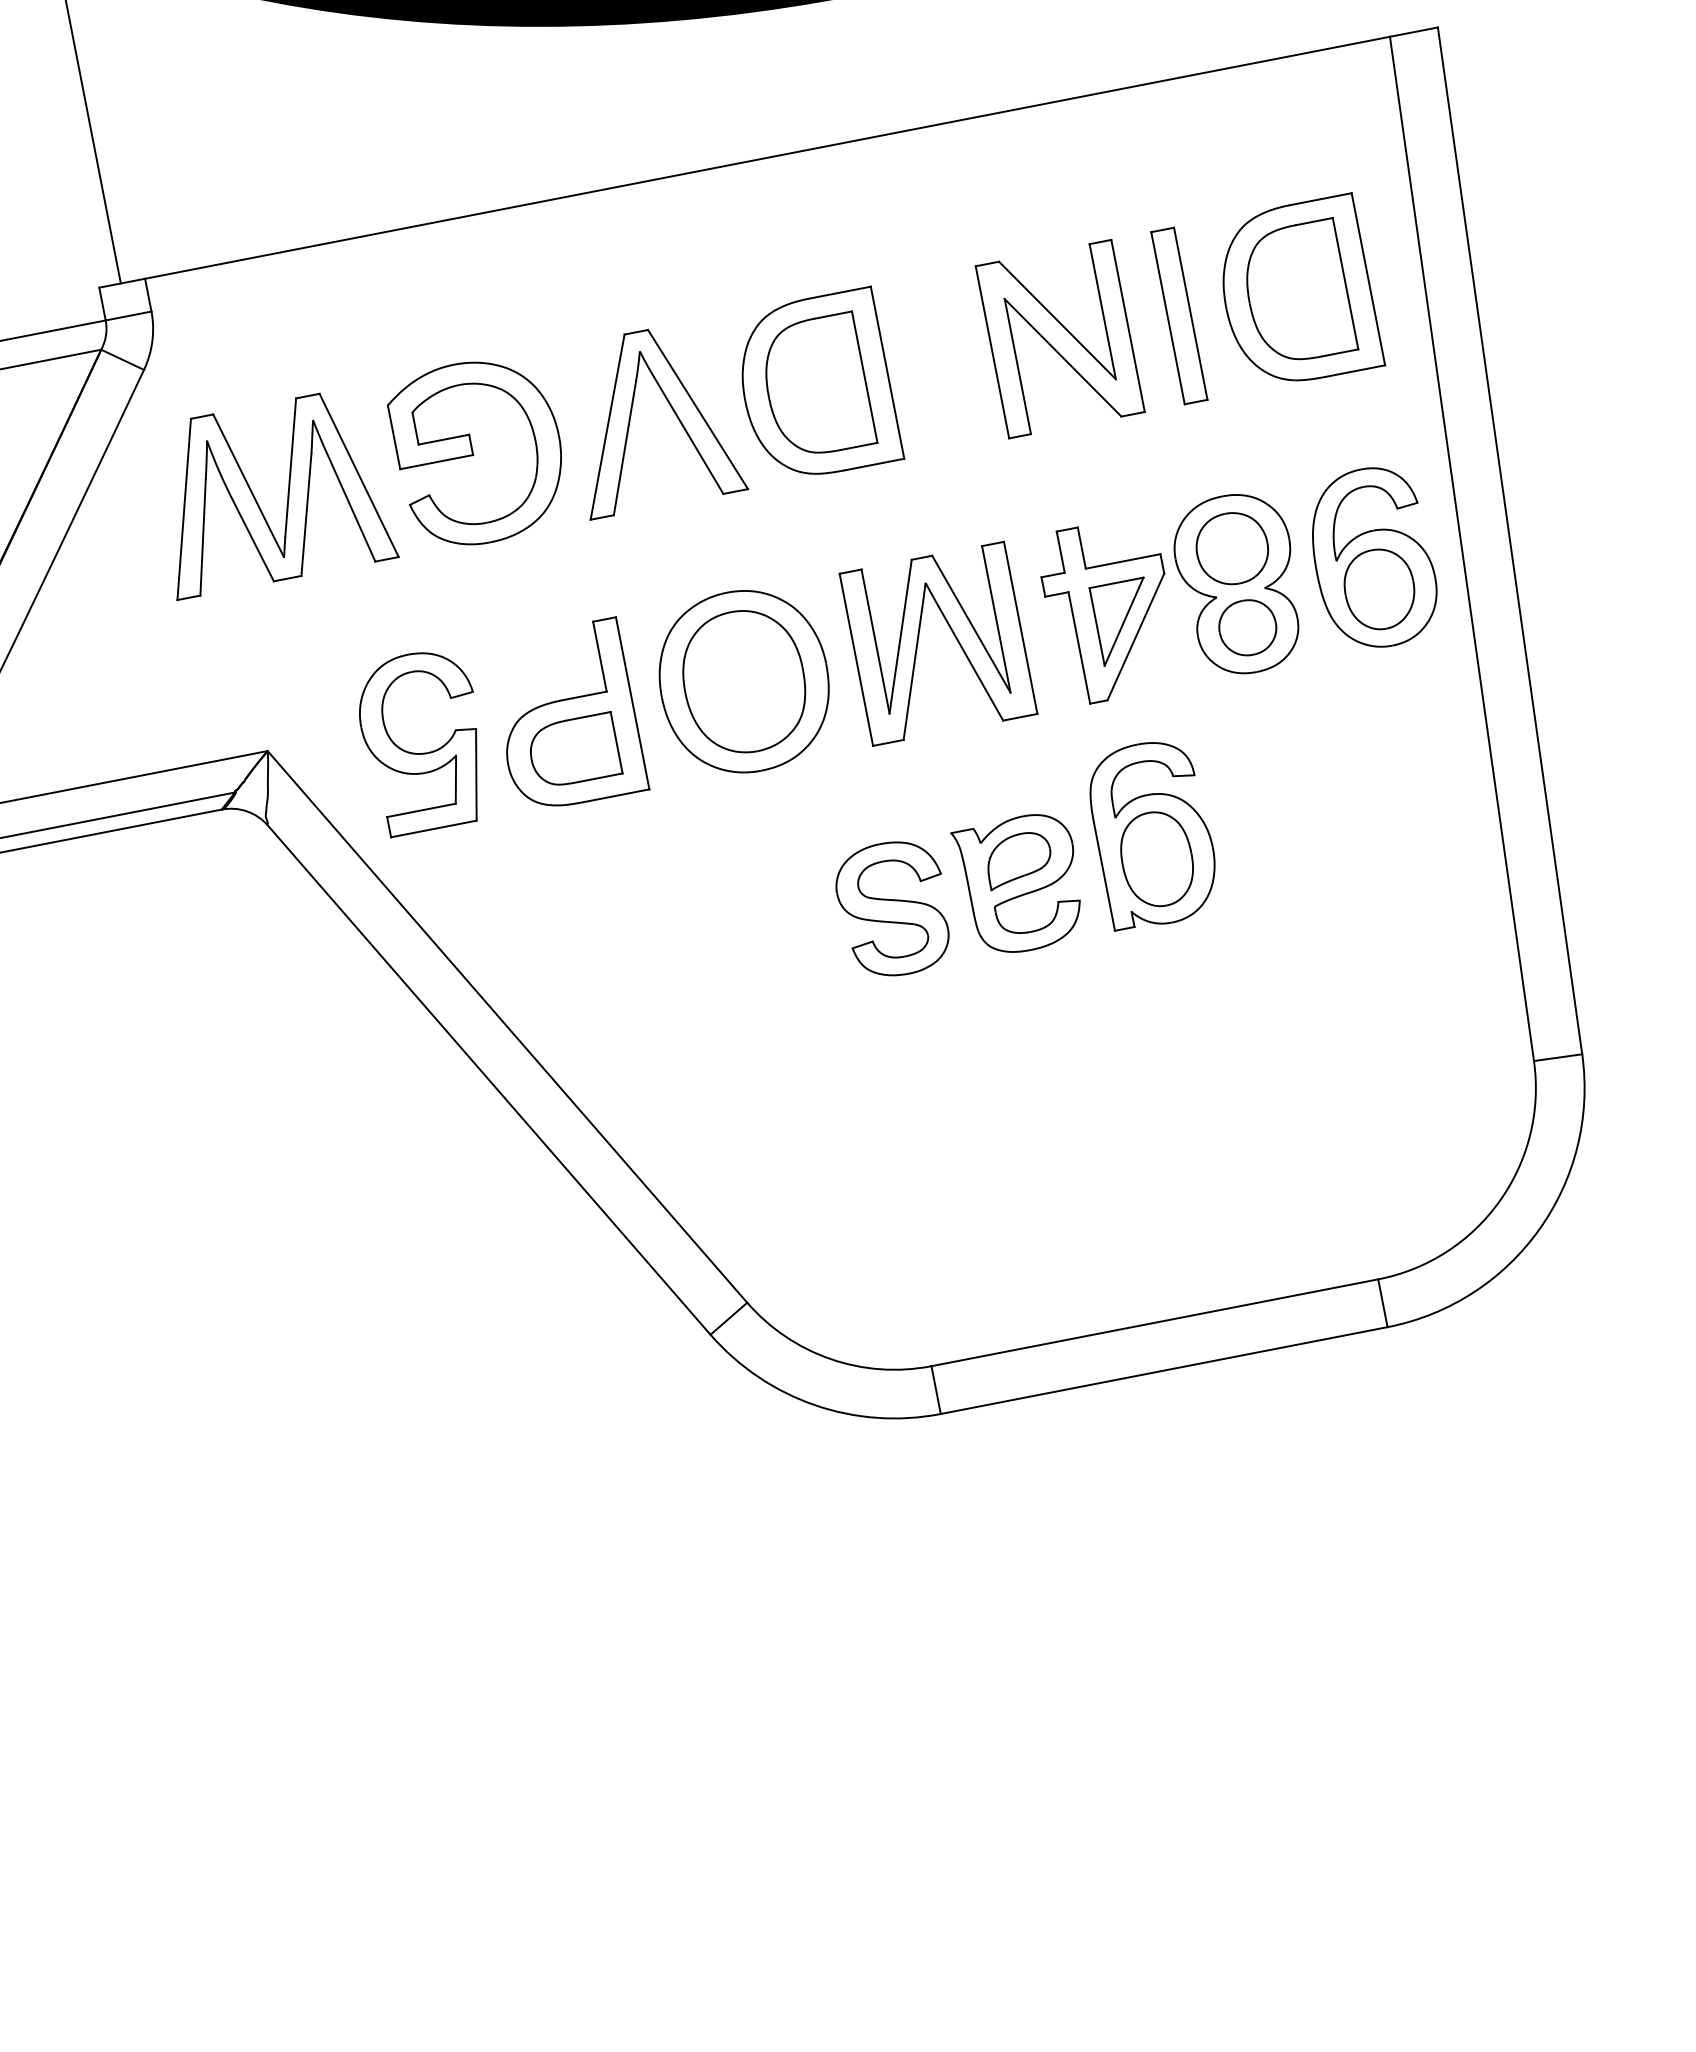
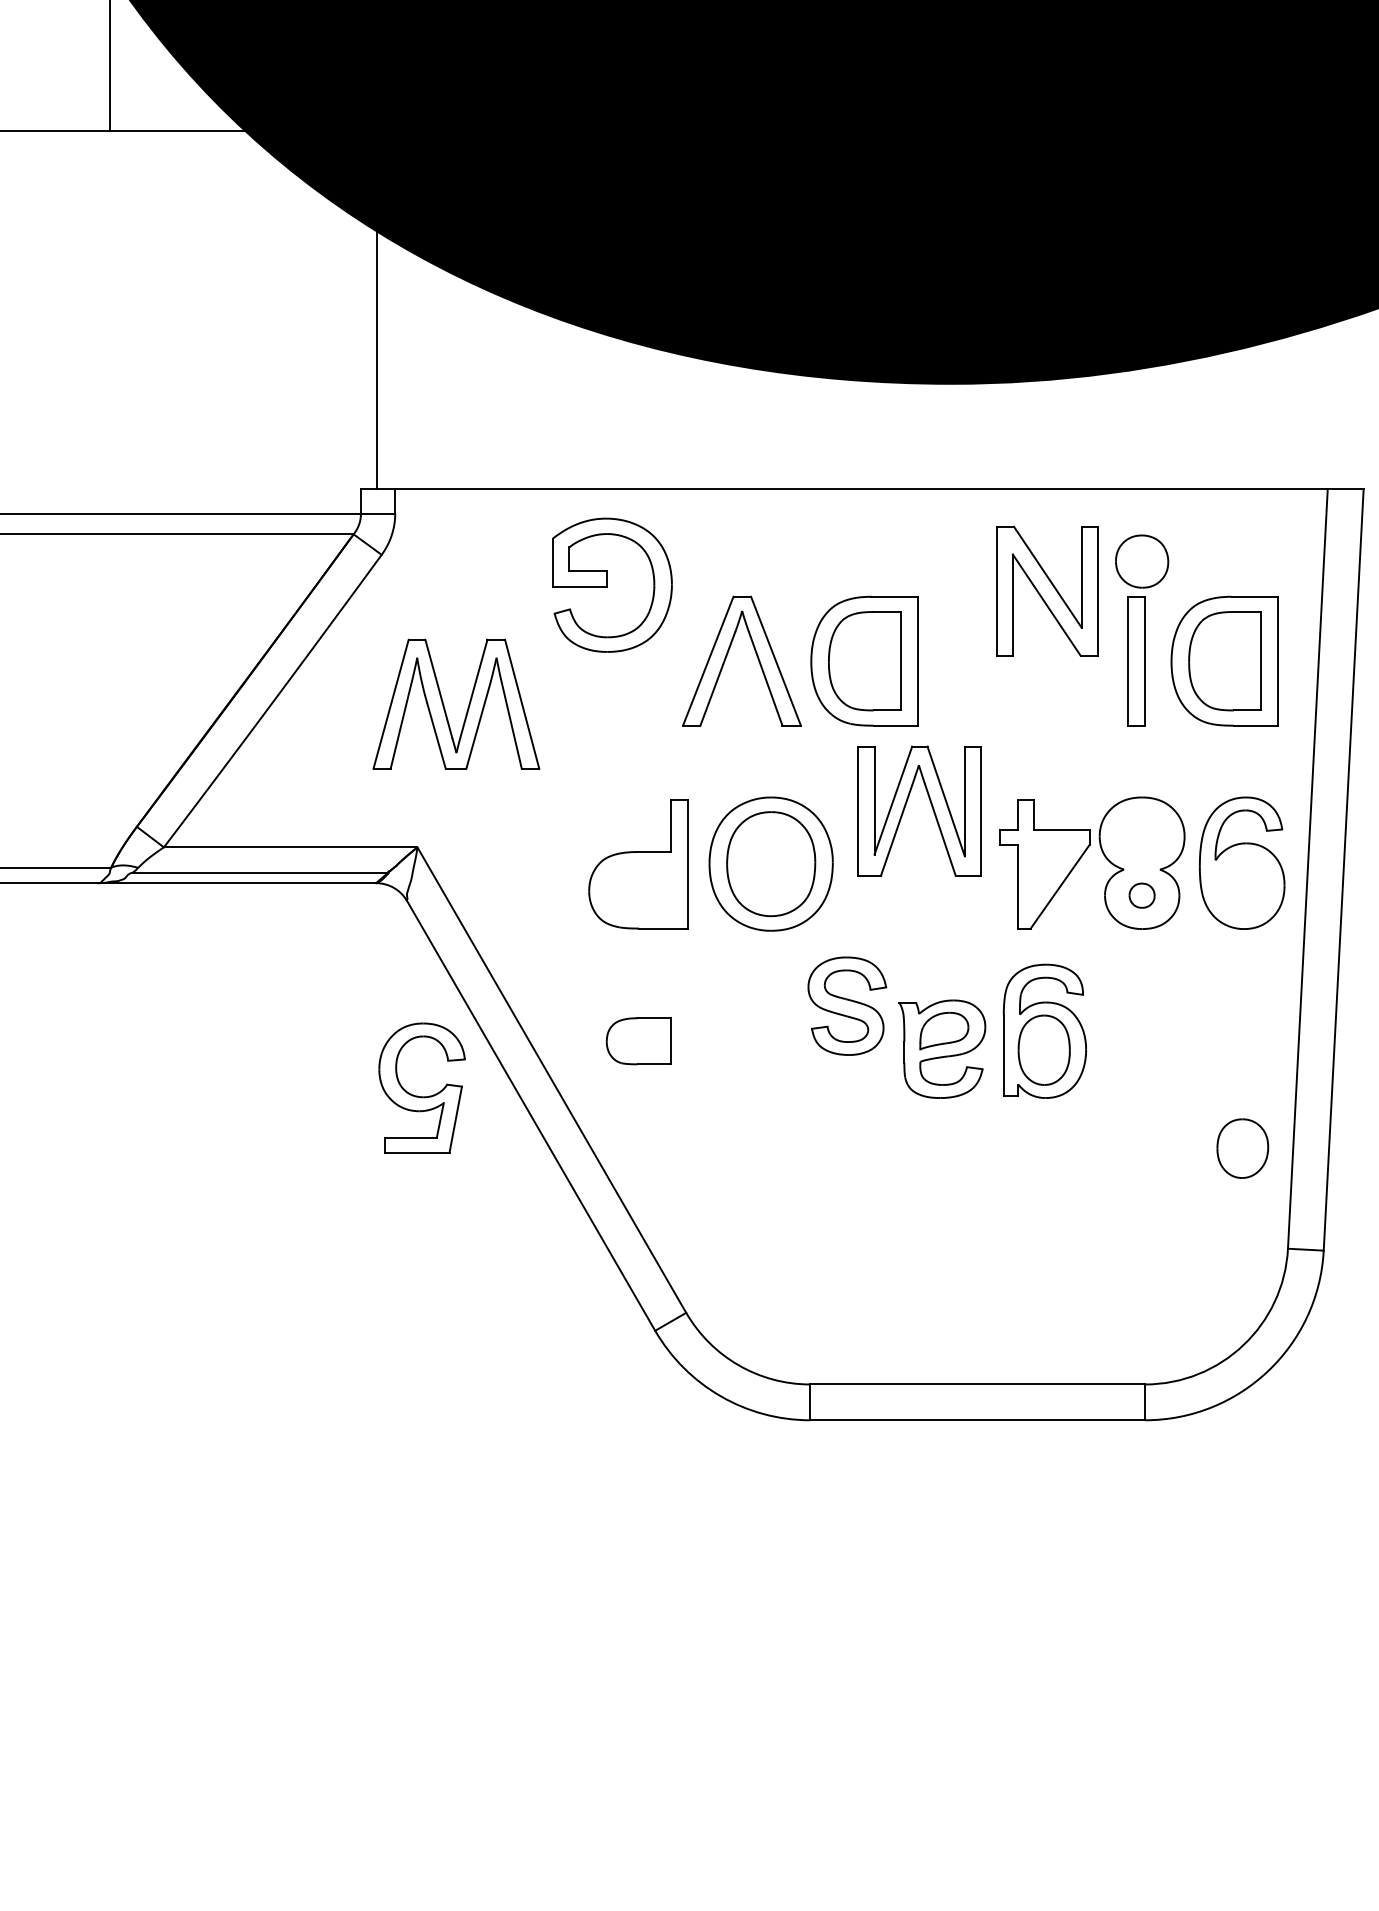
part: (1060, 338) -> (1047, 590), moved
part: (479, 451) -> (612, 584), moved
part: (287, 493) -> (467, 707), moved
part: (1232, 548) -> (1142, 561), moved
part: (1379, 589) -> (1242, 1148), moved
part: (1123, 622) -> (1053, 874), removed
part: (1246, 627) -> (1141, 895), size x0.6
part: (953, 636) -> (931, 807), moved
part: (573, 751) -> (638, 1041), moved
part: (418, 752) -> (417, 1095), moved
part: (893, 908) -> (847, 1005), moved

